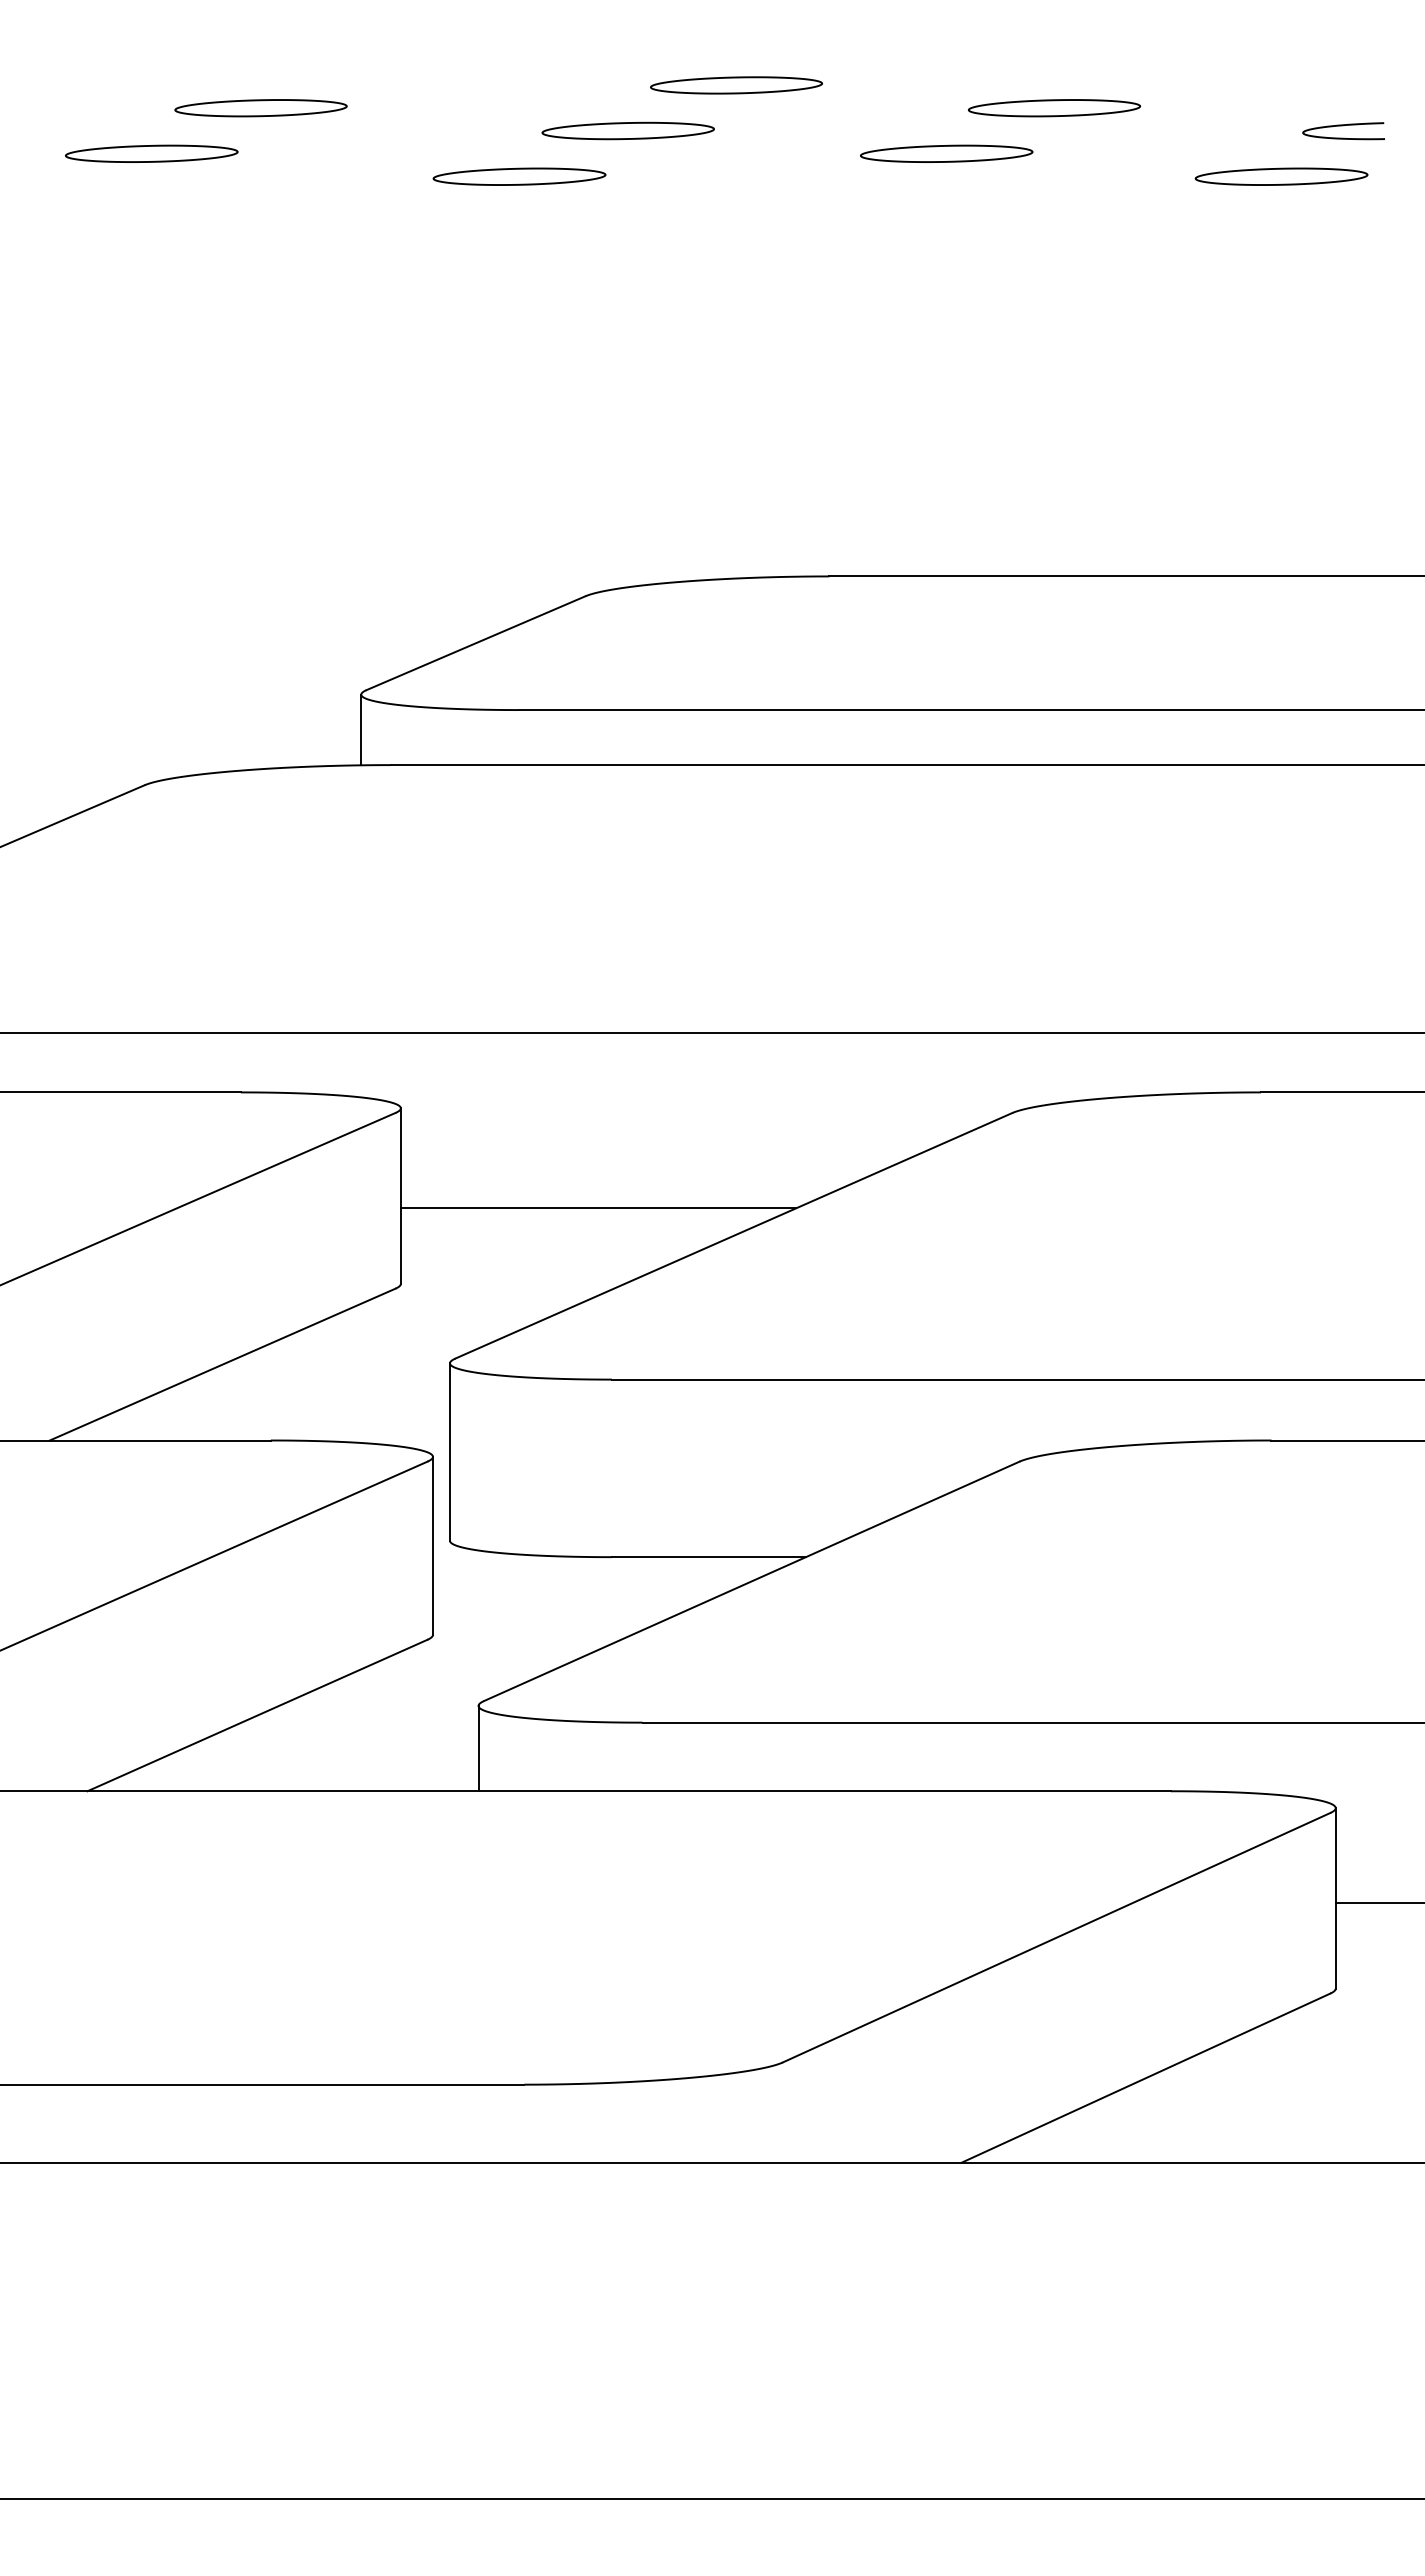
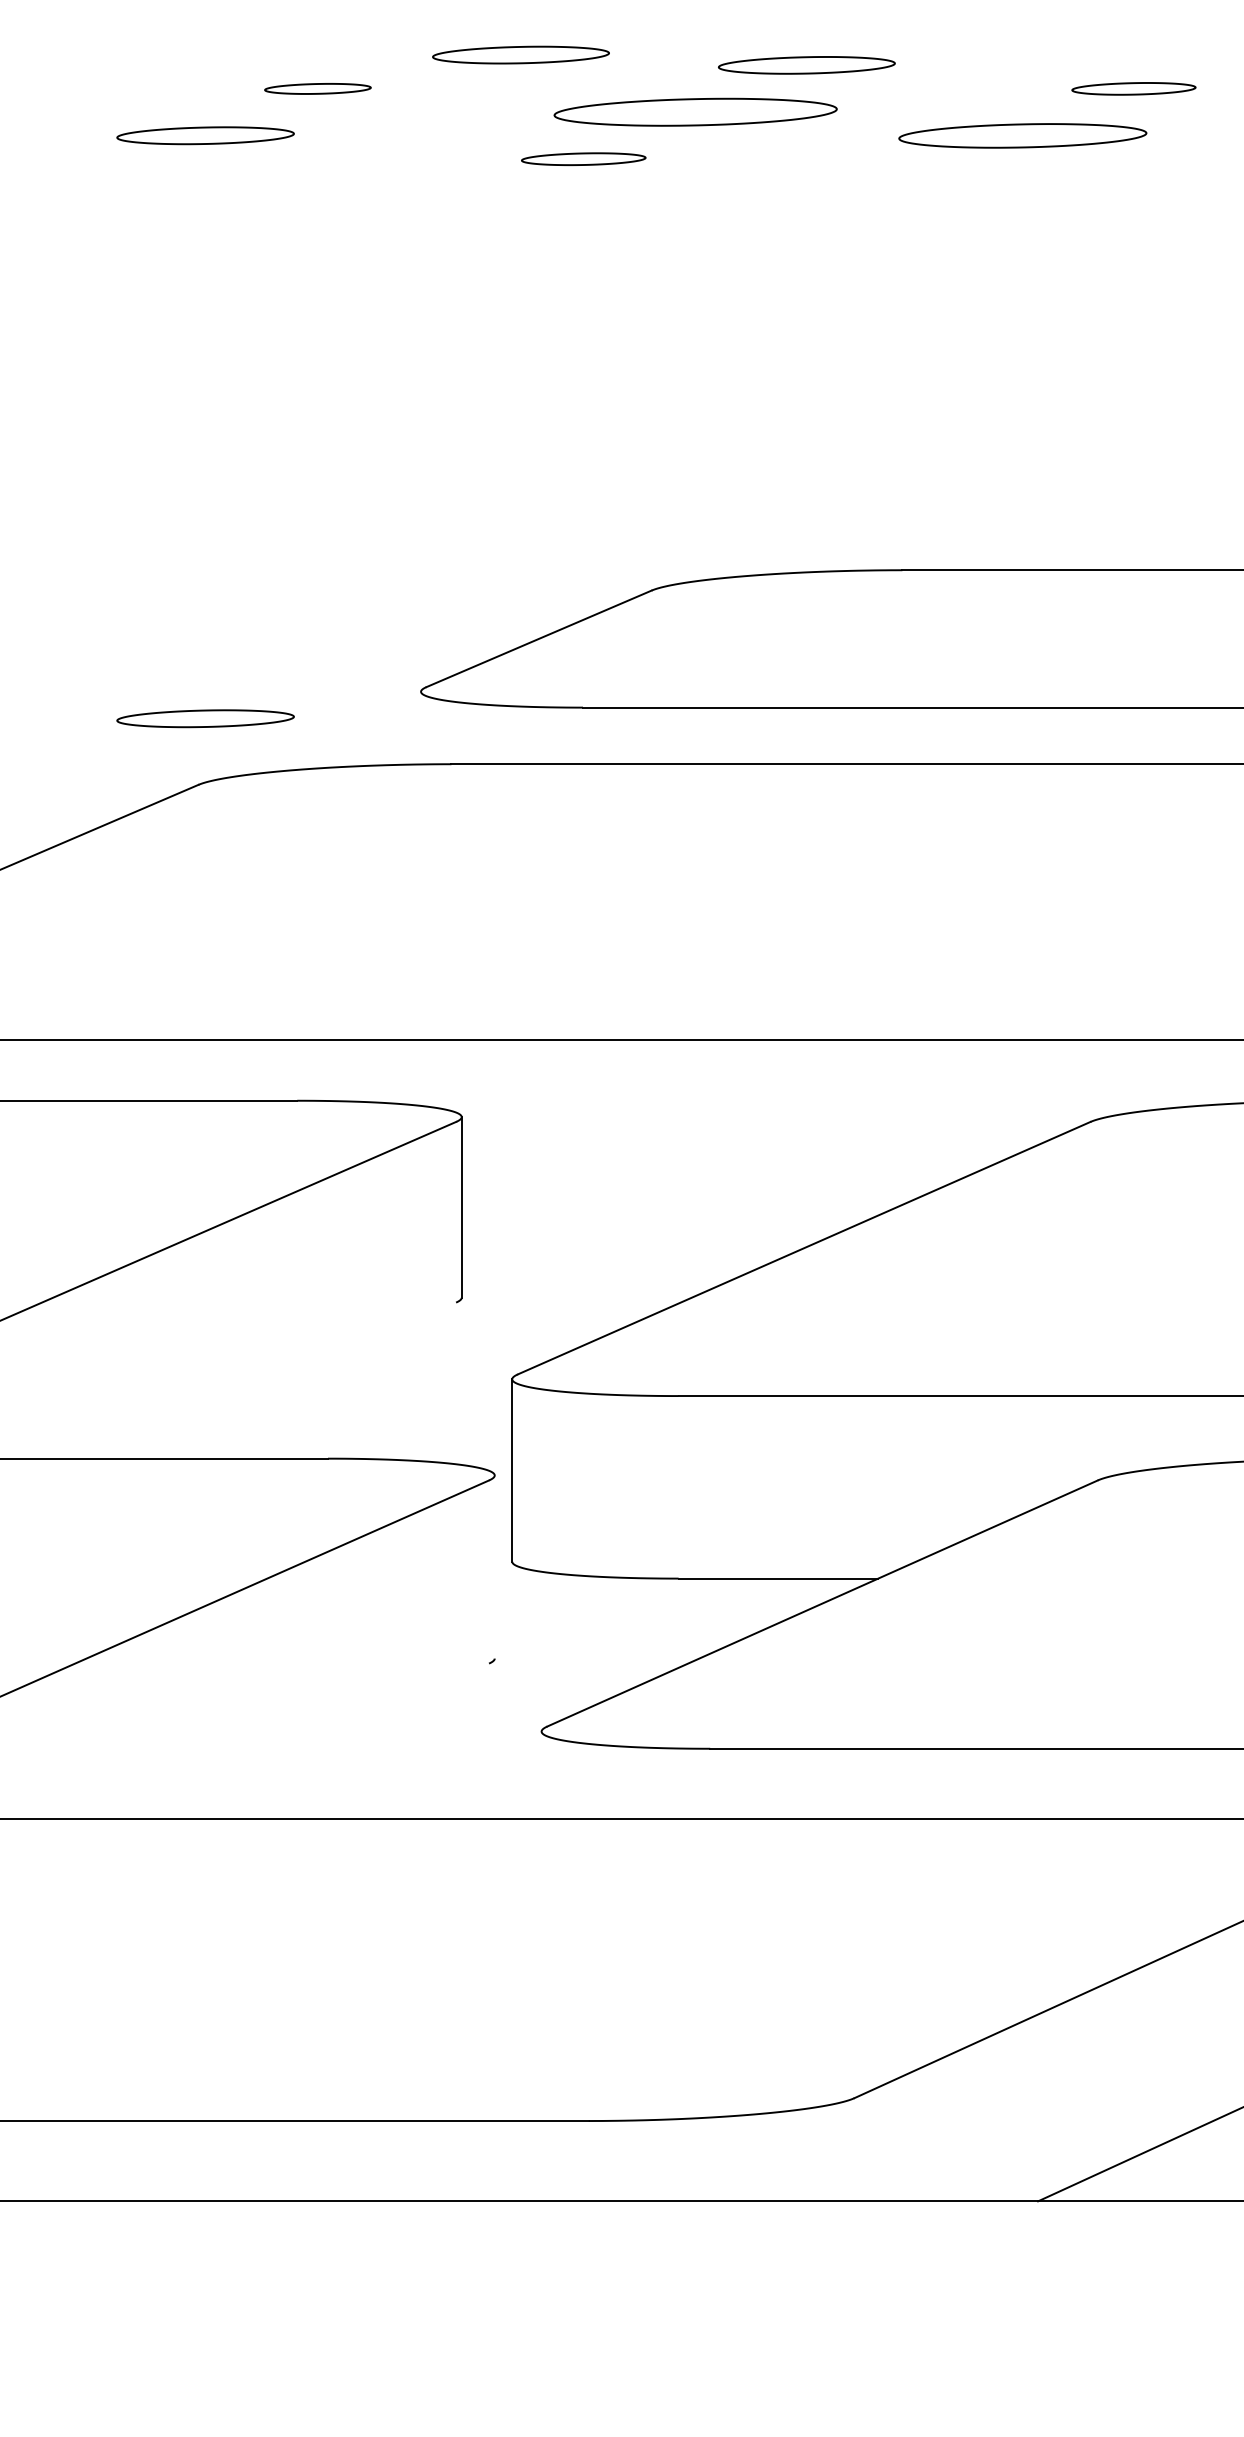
part: (458, 75) -> (520, 55), added
part: (260, 108) -> (317, 89), size x0.6
part: (1054, 108) -> (1133, 89), size x0.7
part: (627, 130) -> (694, 111), size x1.6
part: (946, 153) -> (1022, 135), size x1.4
part: (519, 176) -> (583, 159), size x0.7
part: (151, 720) -> (205, 718), added
line: (361, 729) -> (421, 727), removed
line: (598, 1208) -> (664, 1220), removed
line: (222, 1364) -> (278, 1380), removed
line: (432, 1545) -> (494, 1566), removed
line: (257, 1715) -> (314, 1741), removed
line: (478, 1748) -> (541, 1775), removed

